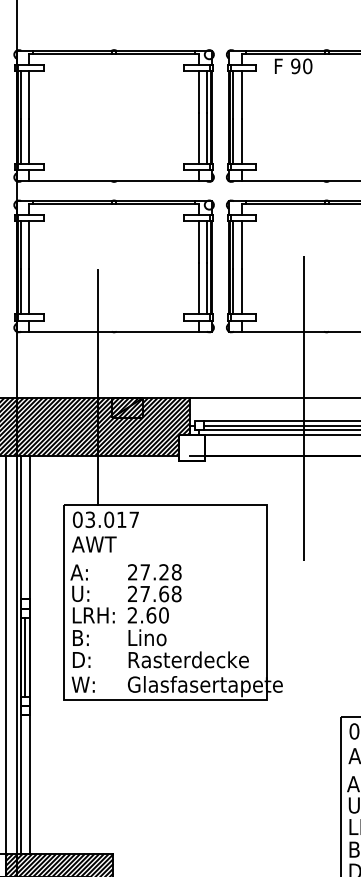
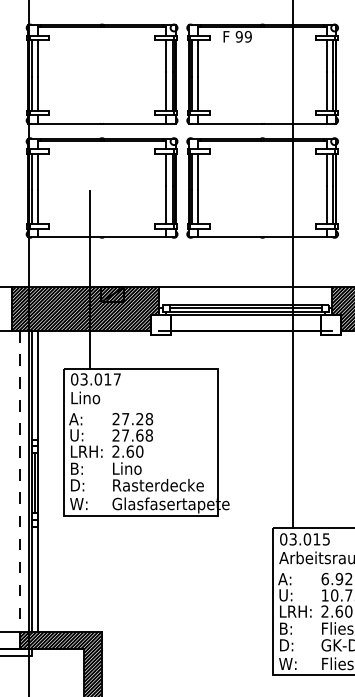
text: (306, 65) -> (247, 36), 90 -> 99
line: (303, 408) -> (245, 295), removed
text: (93, 543) -> (86, 397), AWT -> Lino
line: (6, 656) -> (20, 482), solid -> dashed

